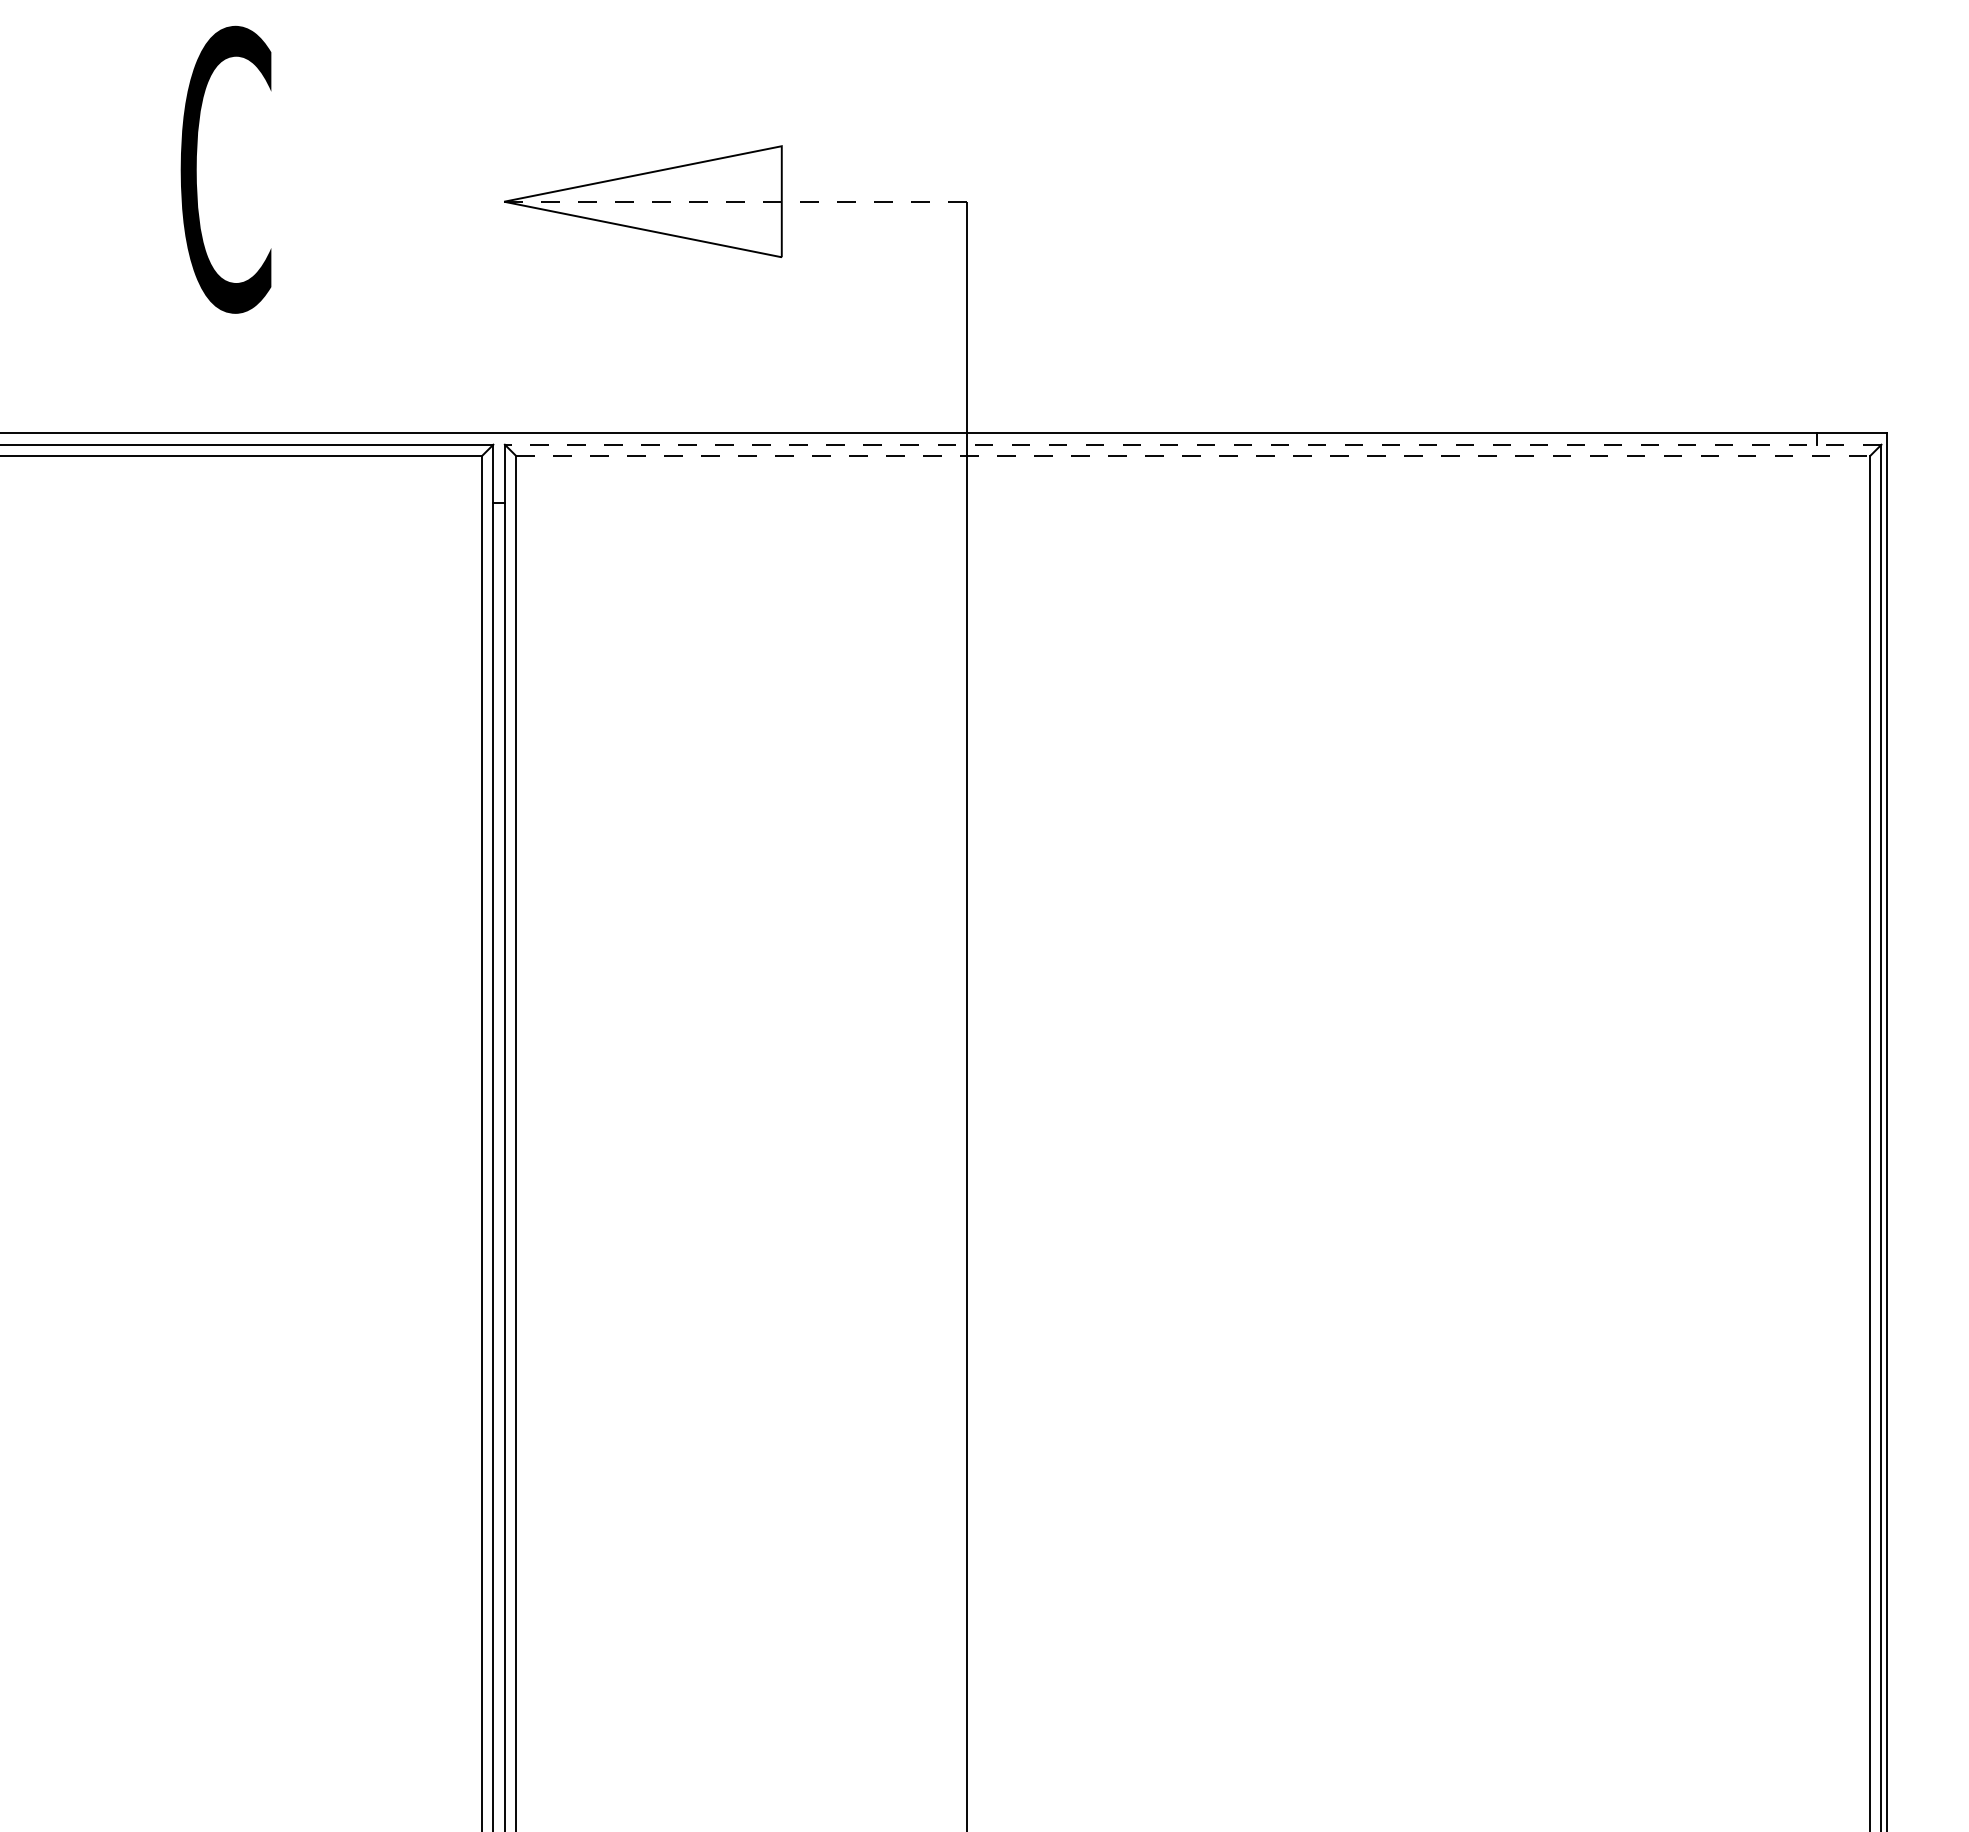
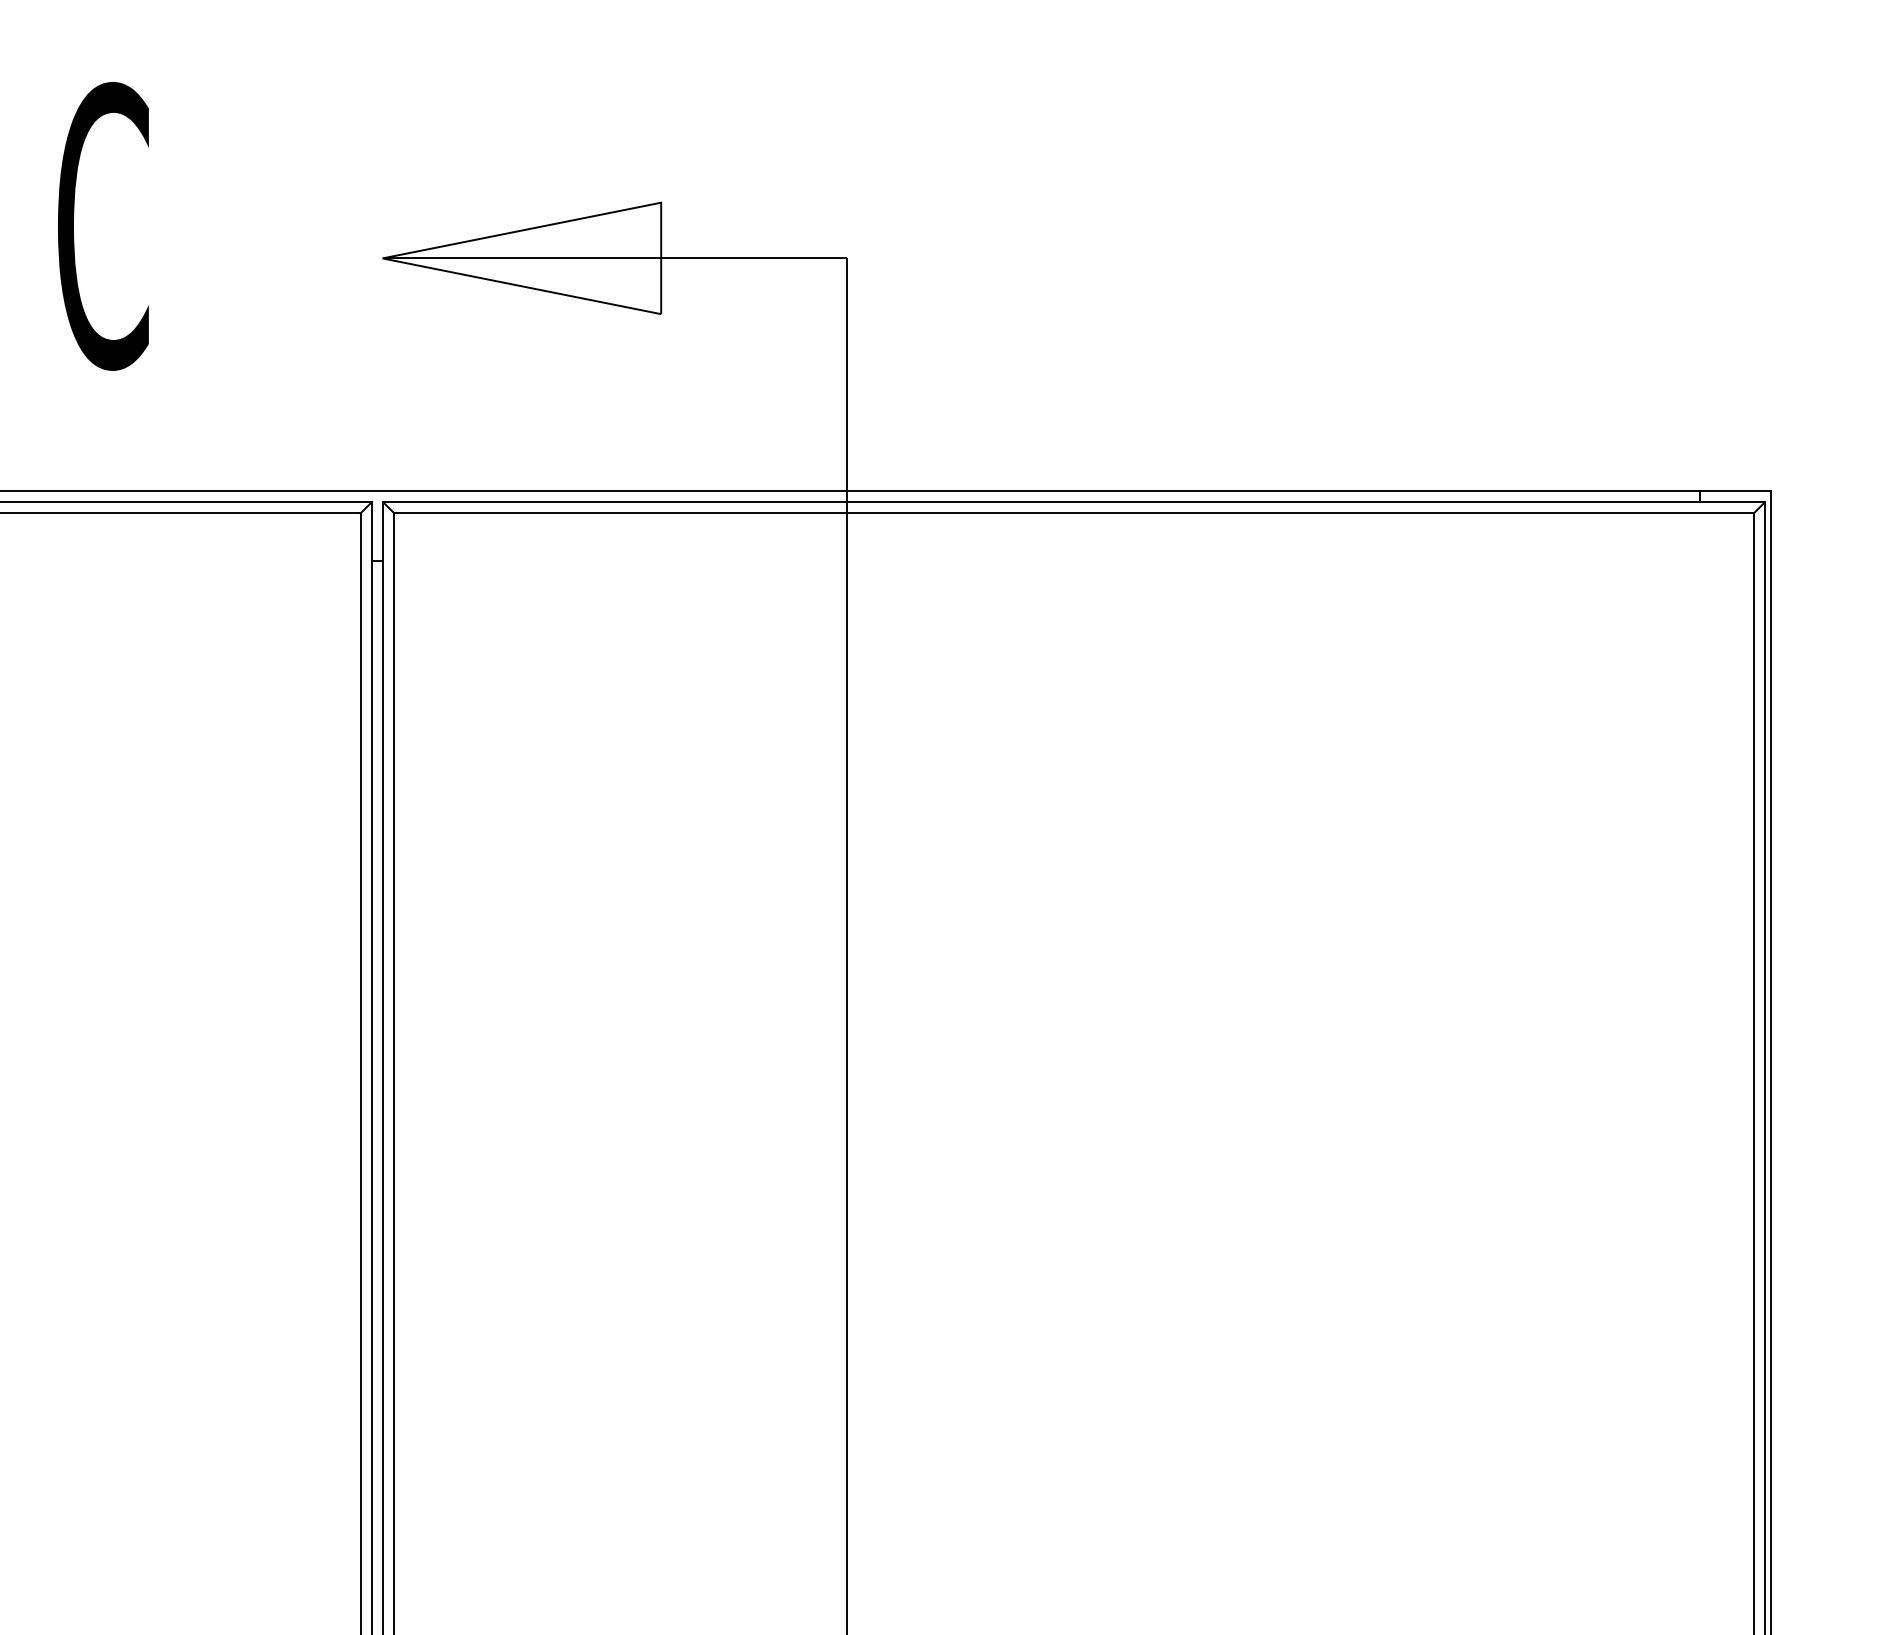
line: (734, 201) -> (613, 258), dashed -> solid
line: (1192, 444) -> (1073, 502), dashed -> solid
line: (1193, 455) -> (1074, 513), dashed -> solid

